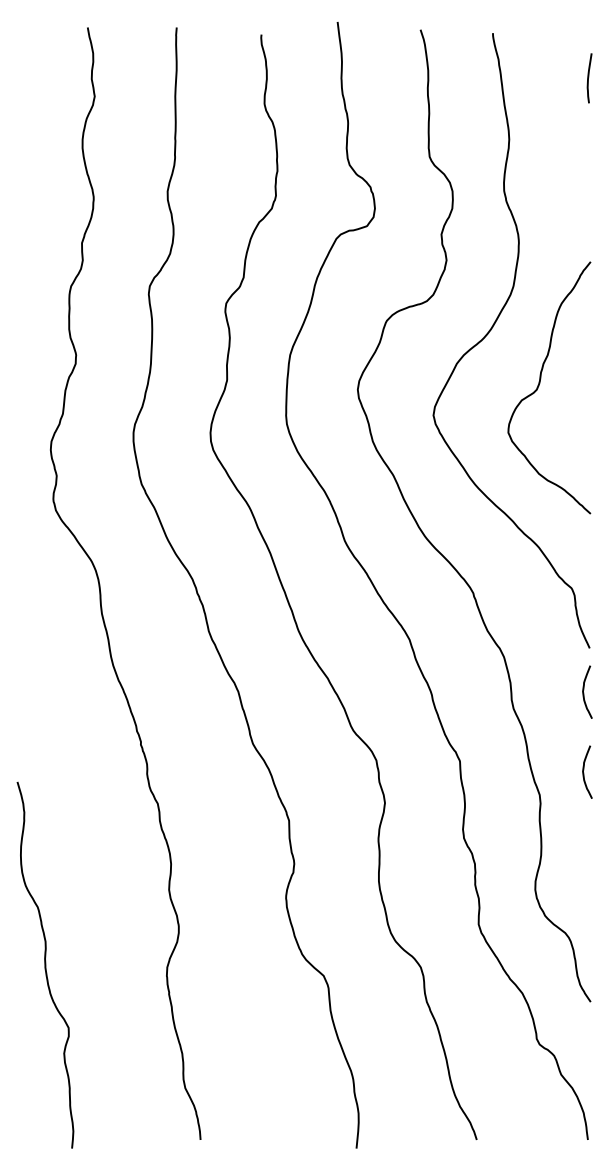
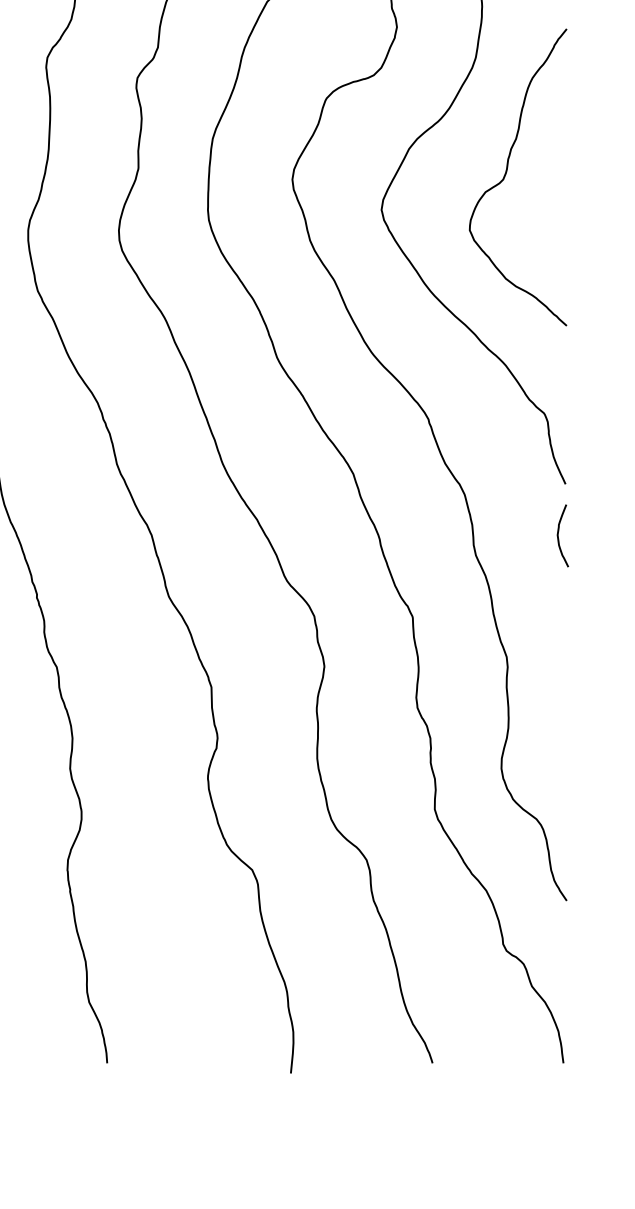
curve: (584, 770) -> (559, 628), removed

